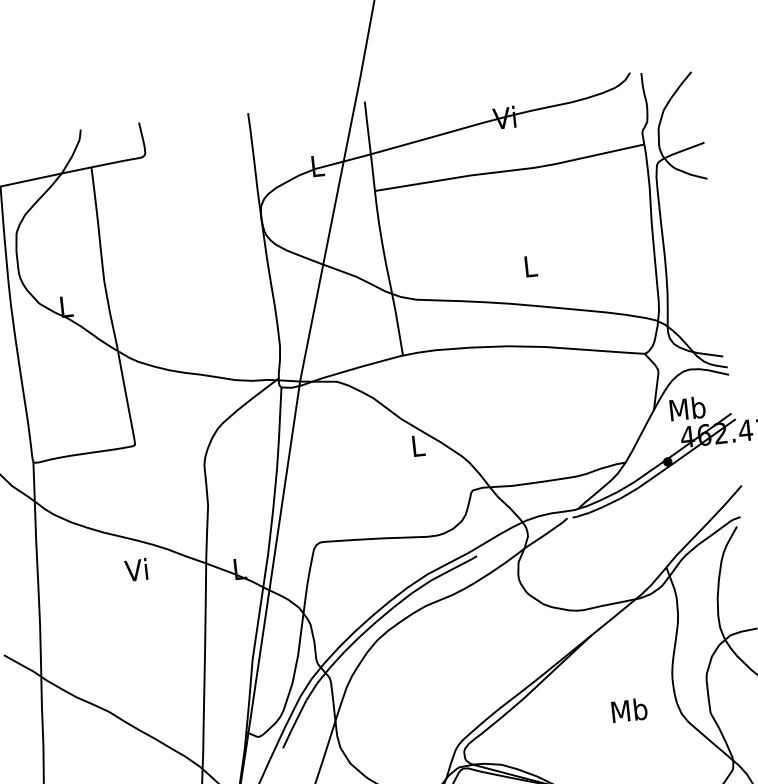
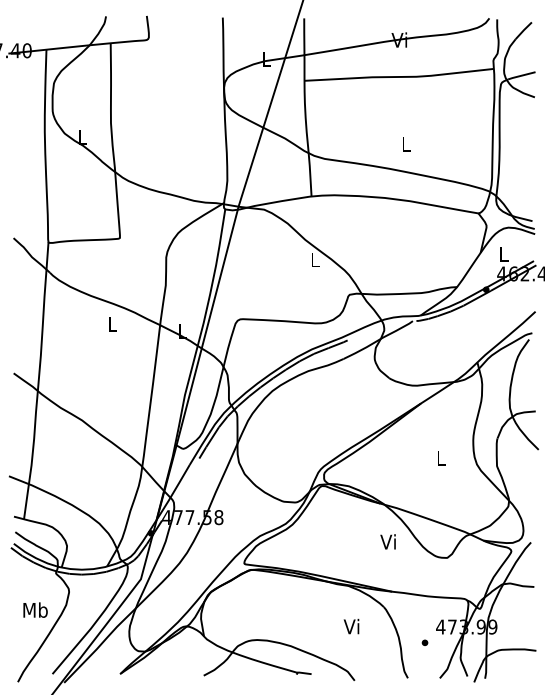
text: (686, 408) -> (503, 254), Mb -> L
text: (136, 570) -> (111, 324), Vi -> L
text: (629, 710) -> (441, 458), Mb -> L

